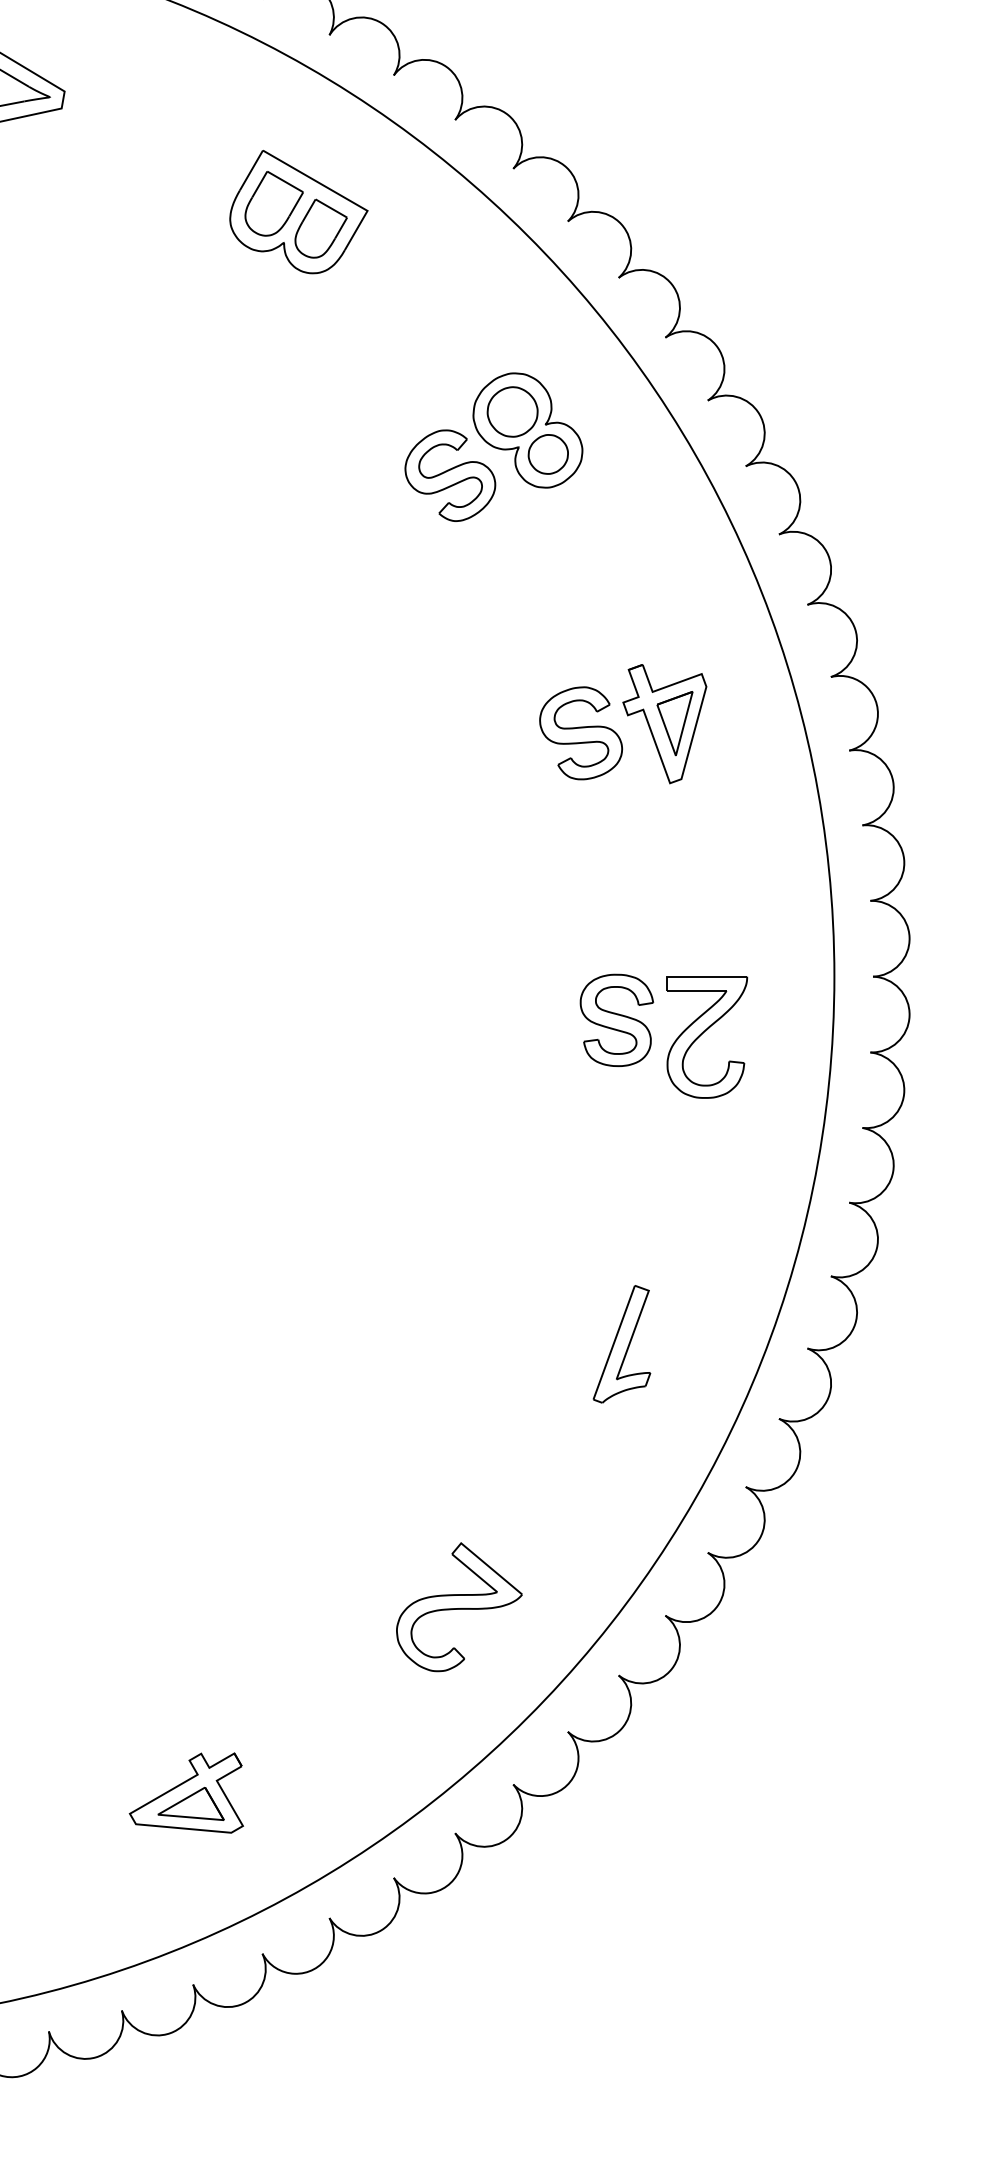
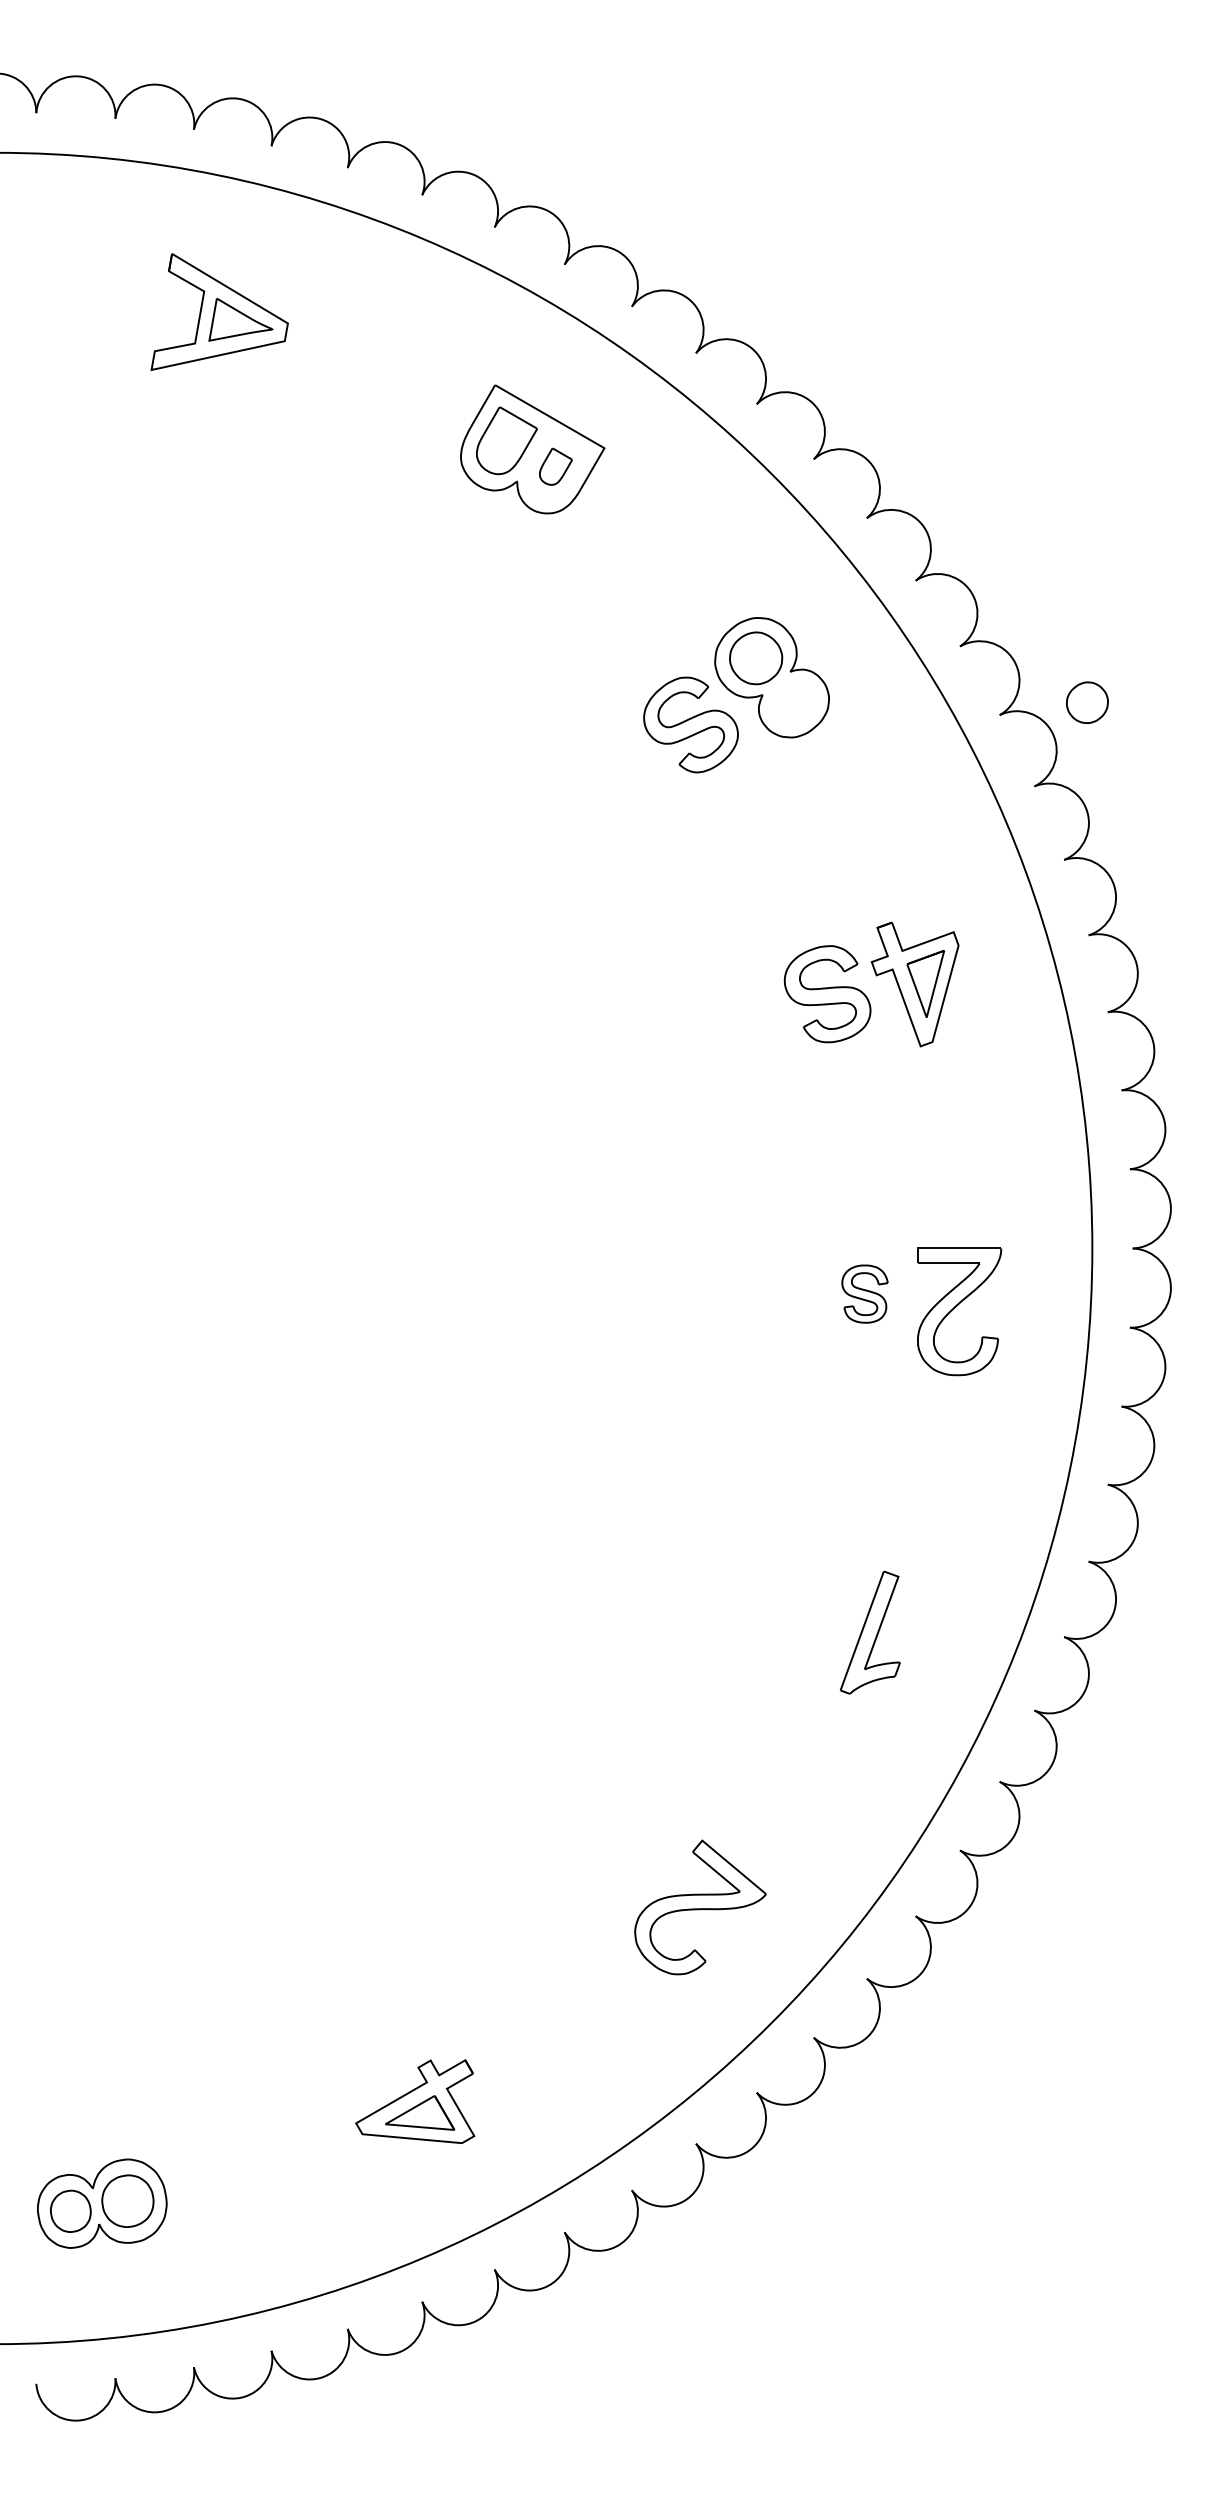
part: (320, 228) -> (555, 466), size x0.6
part: (548, 454) -> (1087, 702), moved
part: (616, 1019) -> (864, 1293), size x0.6

